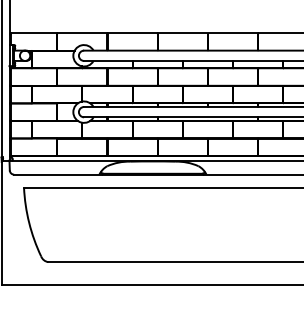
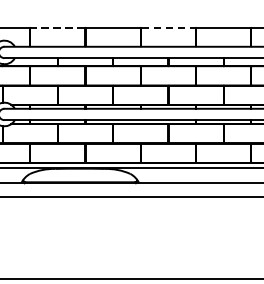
line: (132, 33) -> (57, 27), solid -> dashed
line: (233, 33) -> (168, 27), solid -> dashed

